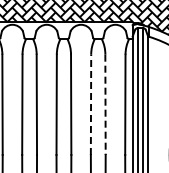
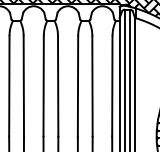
line: (91, 104) -> (78, 85), dashed -> solid
line: (105, 105) -> (92, 86), dashed -> solid

